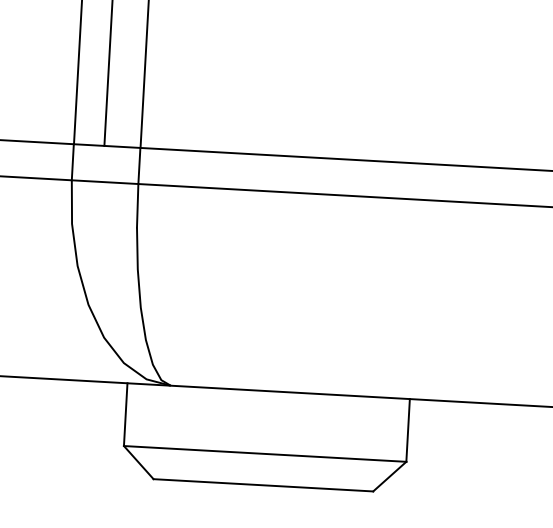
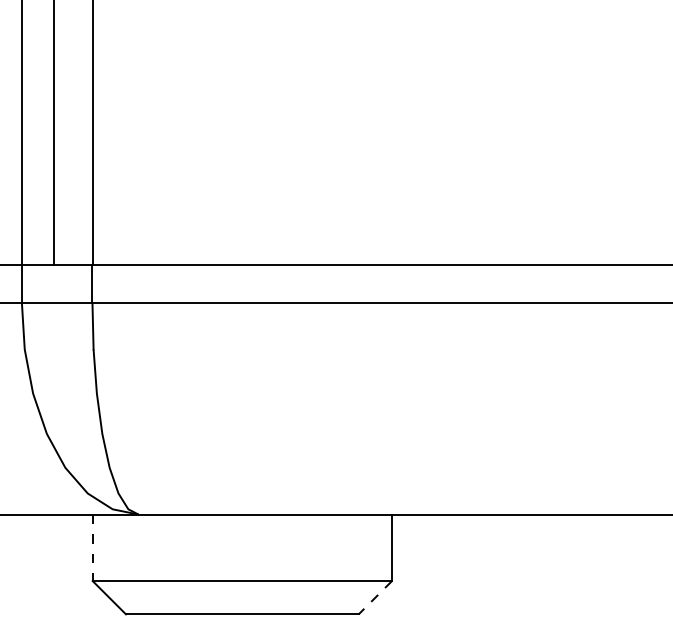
line: (125, 415) -> (92, 548), solid -> dashed
line: (389, 476) -> (375, 597), solid -> dashed

